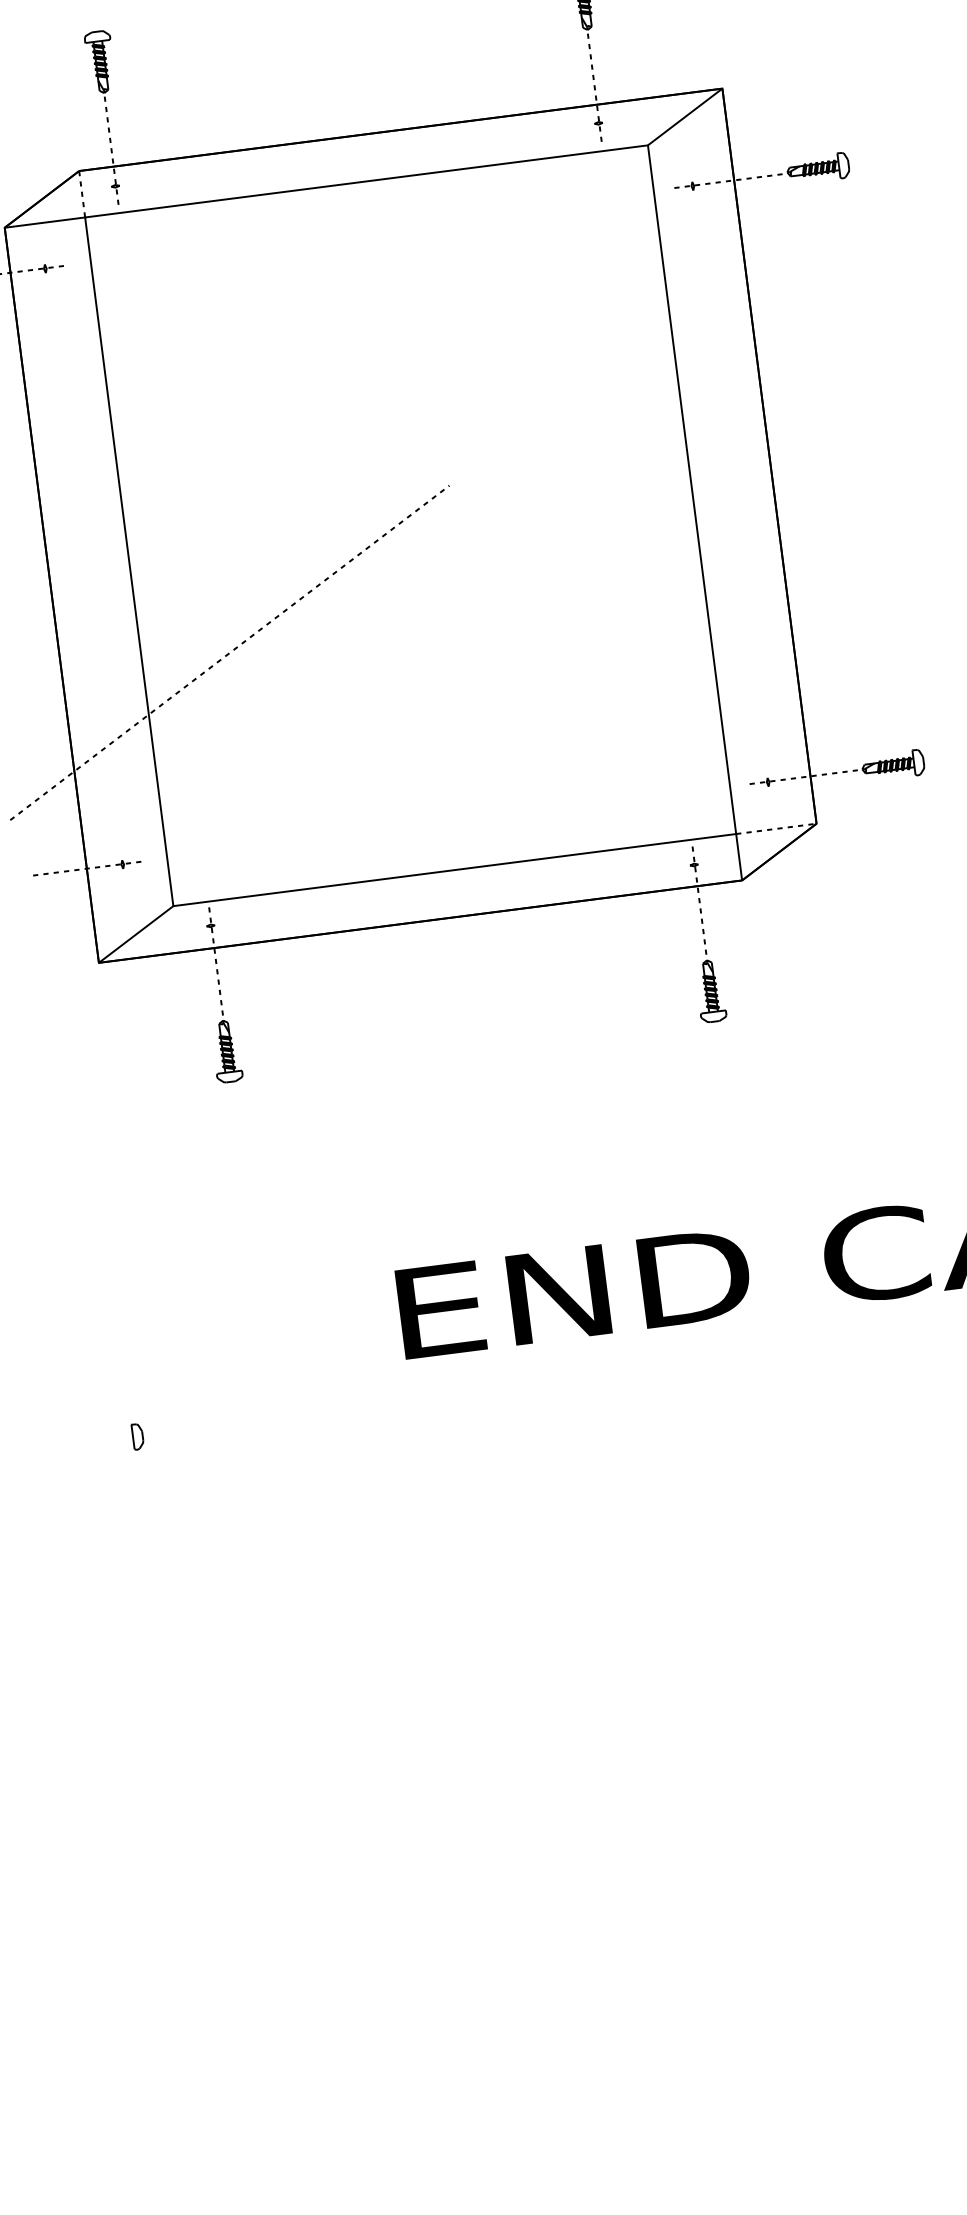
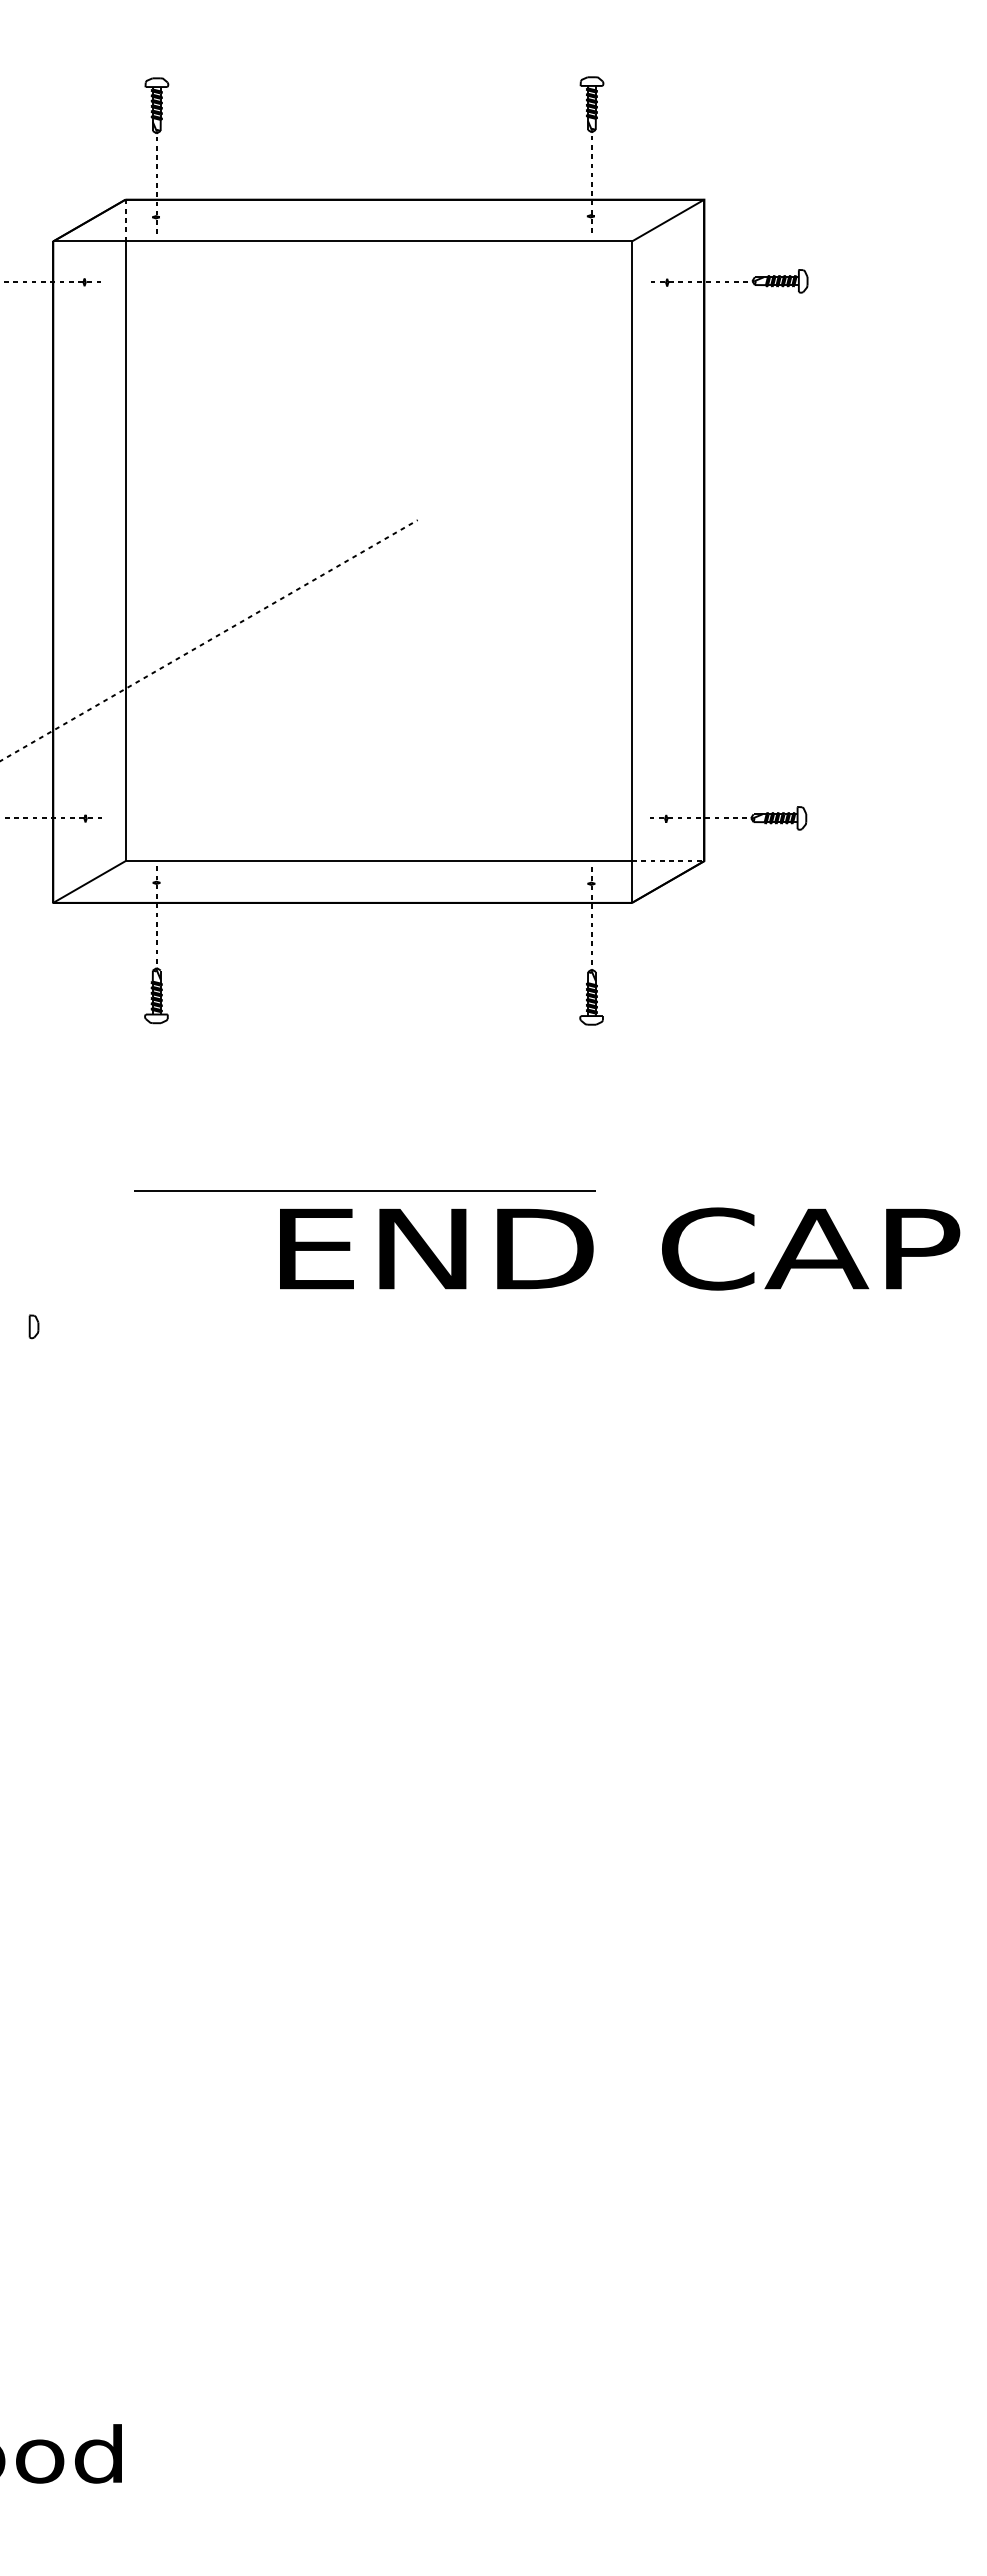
line: (485, 1238) -> (364, 1190), added

